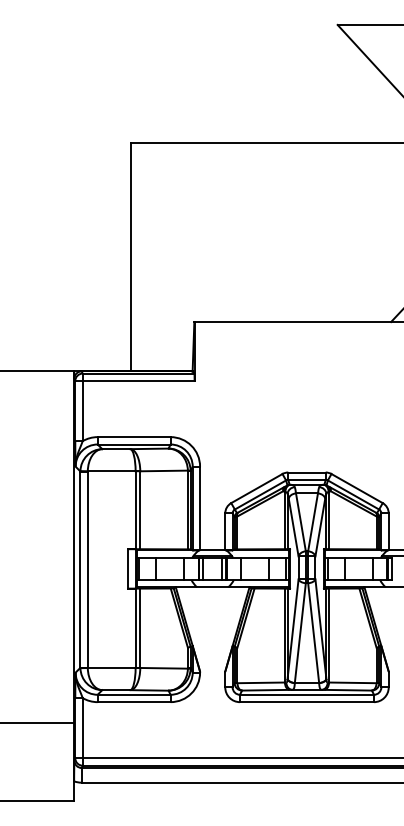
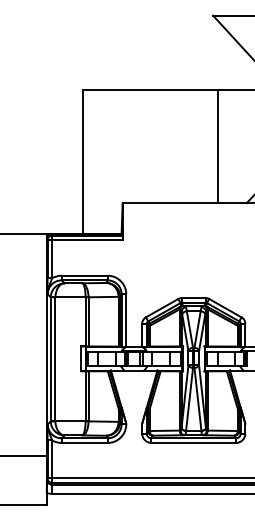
line: (344, 232) -> (217, 146), added

